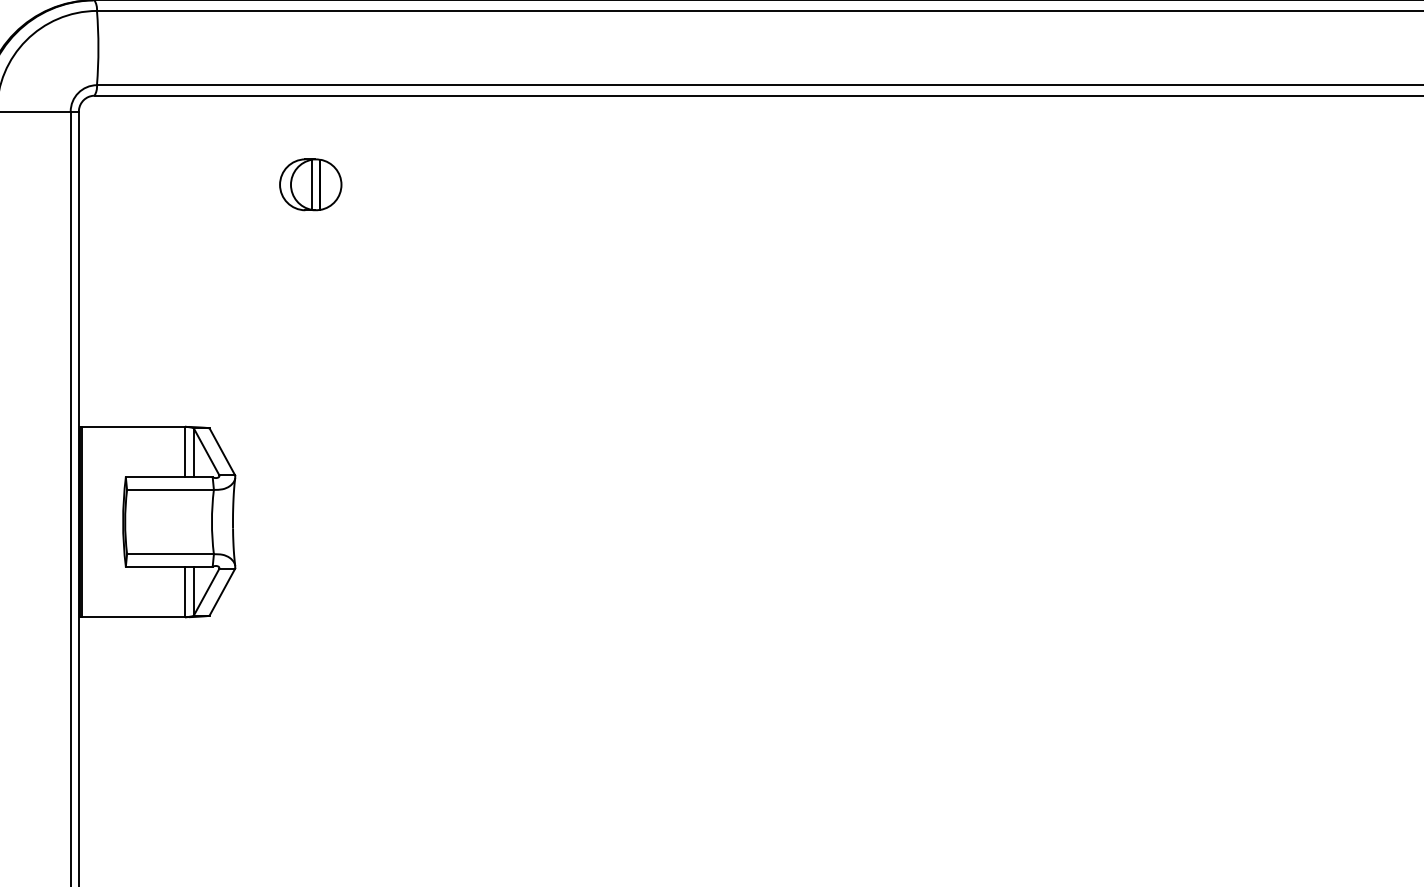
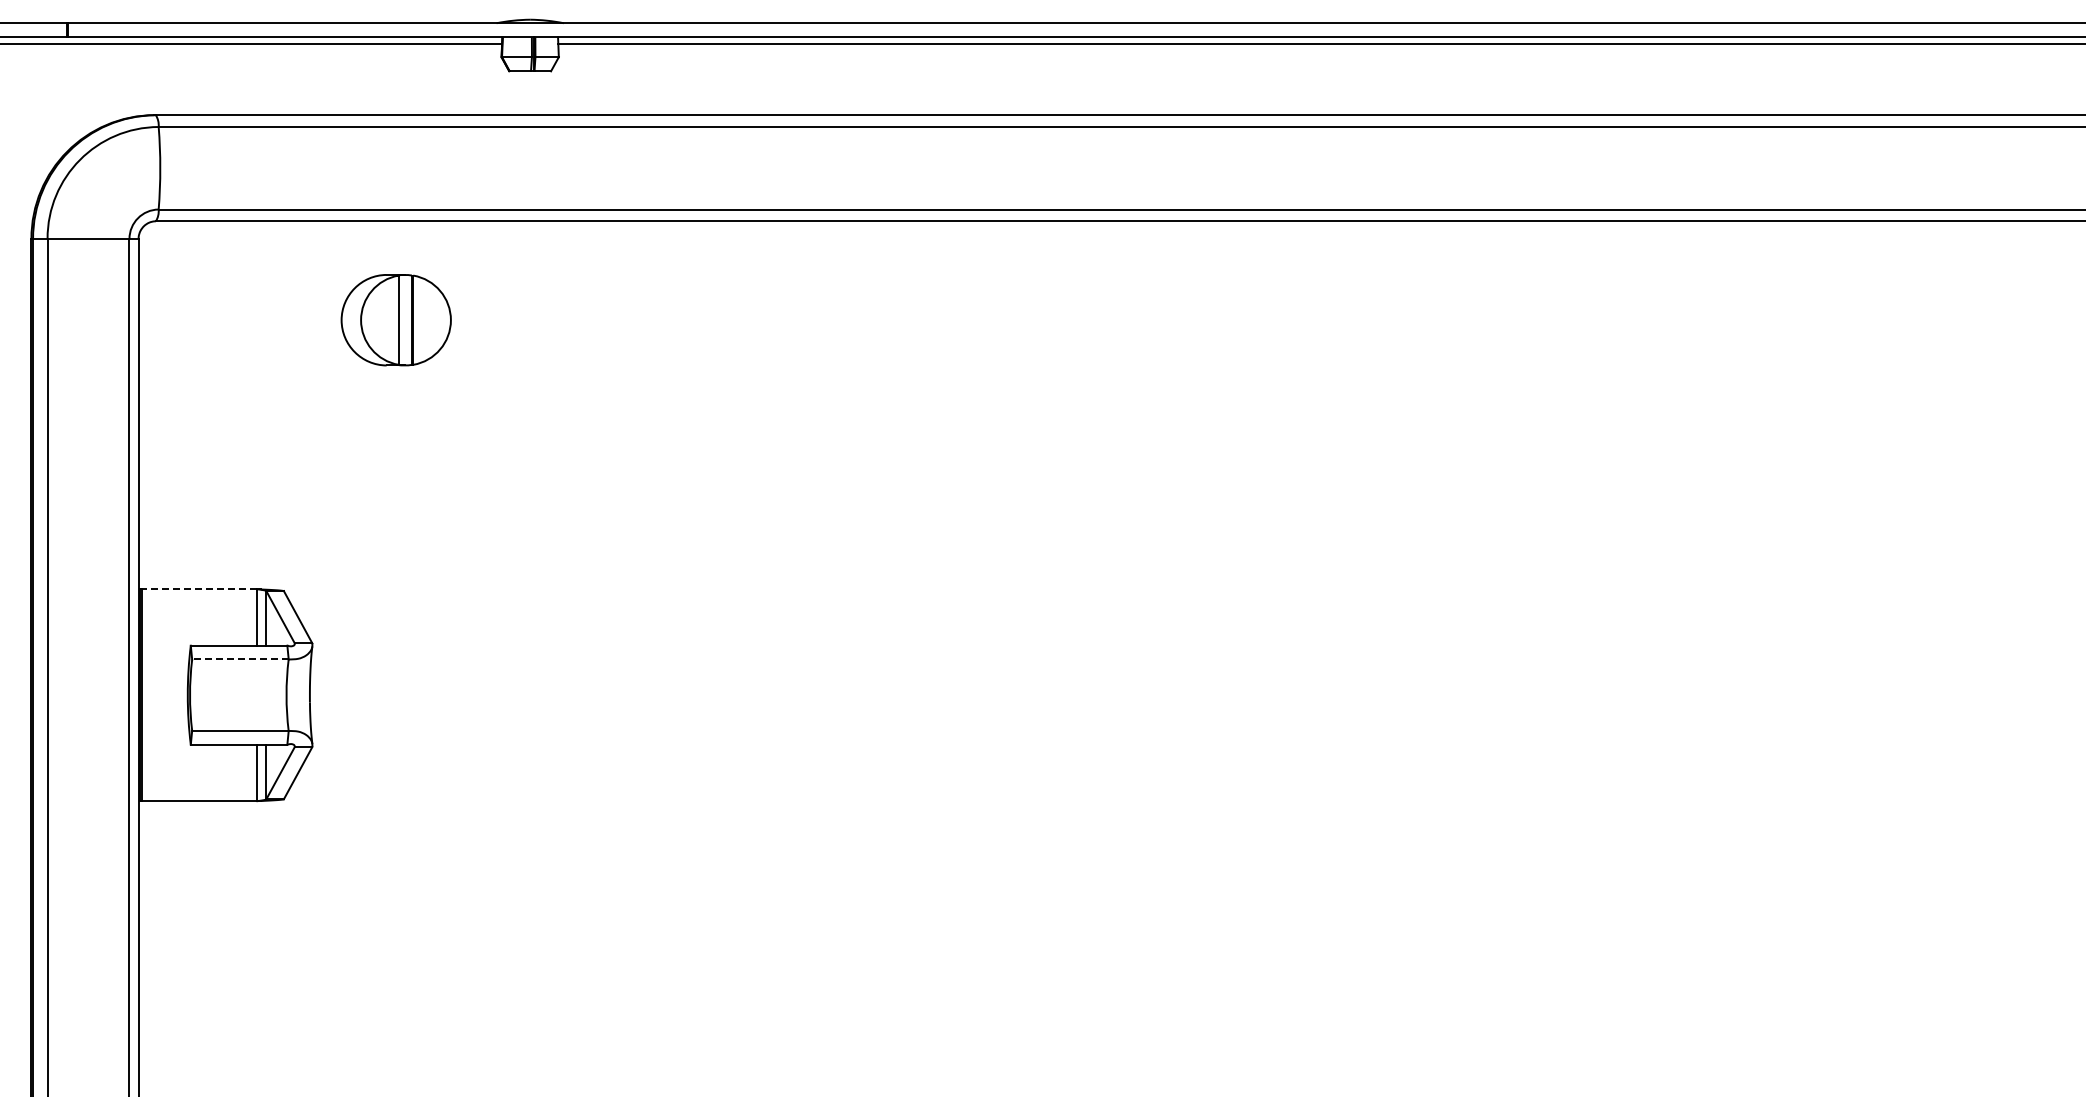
part: (310, 184) -> (396, 320), size x1.6
line: (132, 426) -> (198, 589), solid -> dashed
line: (169, 489) -> (239, 659), solid -> dashed

